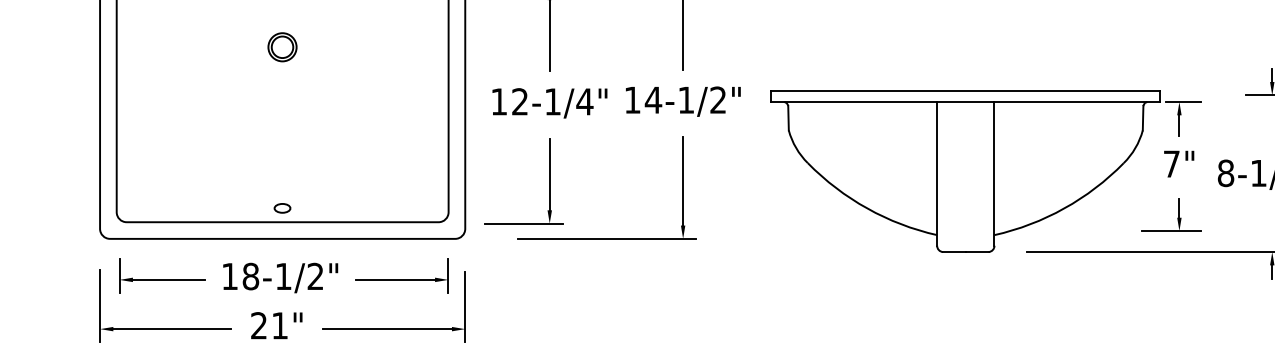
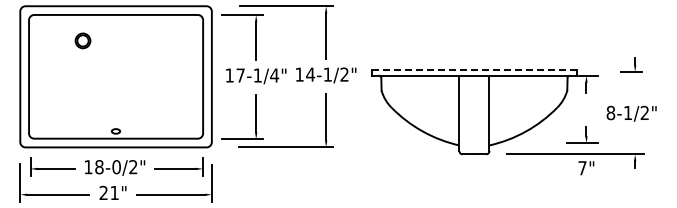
part: (281, 46) -> (82, 40), moved
line: (965, 90) -> (474, 69), solid -> dashed
text: (519, 101) -> (240, 75), 12-1/4" -> 17-1/4"
text: (1179, 164) -> (586, 168), moved
text: (283, 277) -> (116, 167), 18-1/2" -> 18-0/2"

